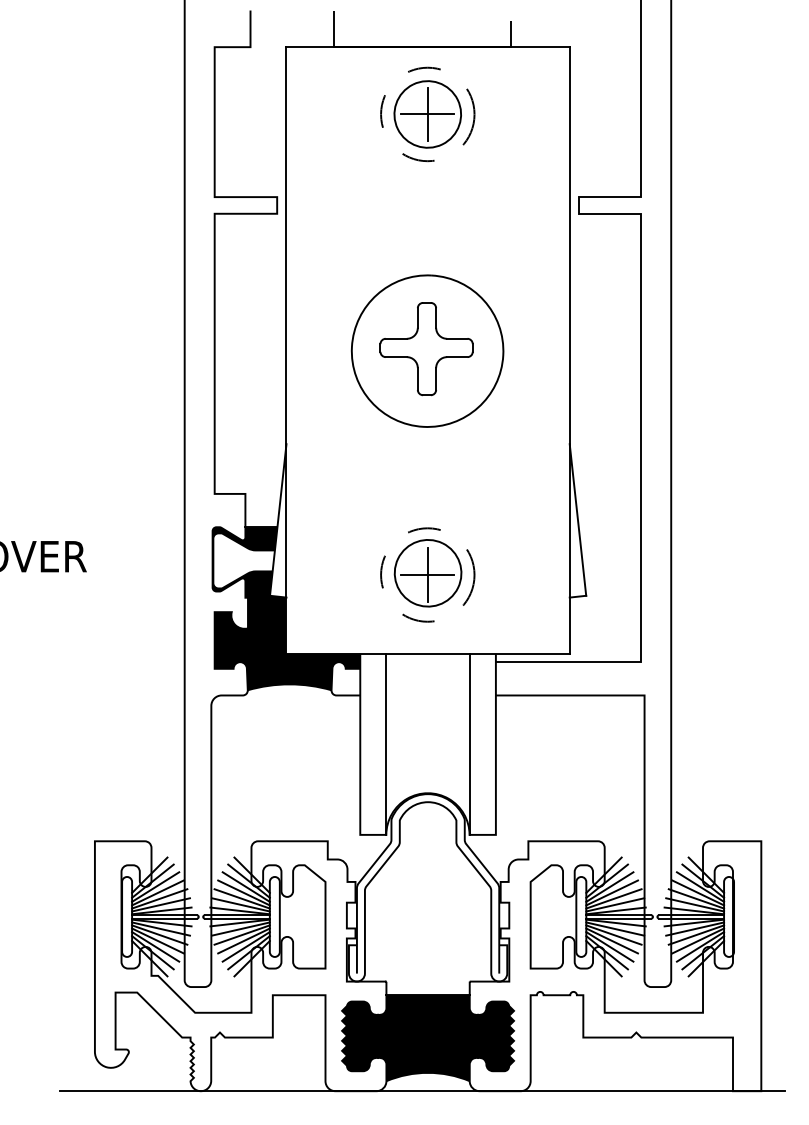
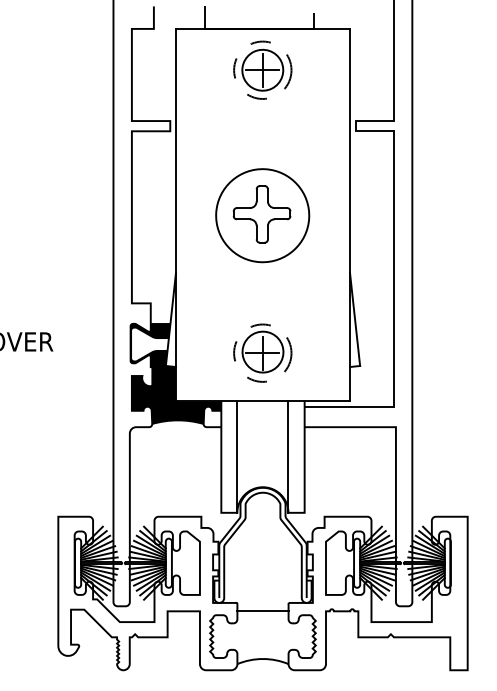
fill: (427, 1037) -> (262, 637), removed
line: (420, 1091) -> (258, 670), removed

